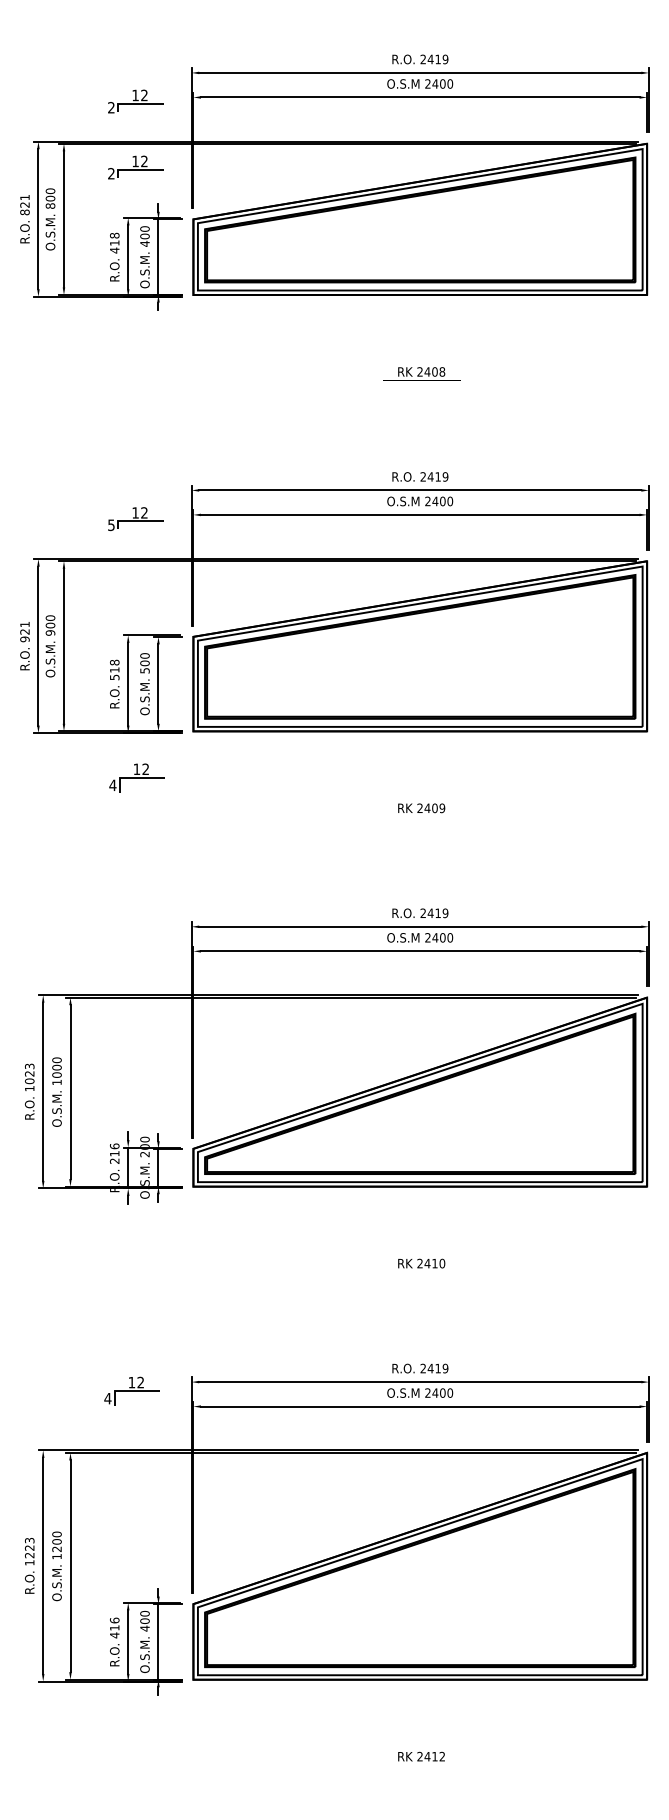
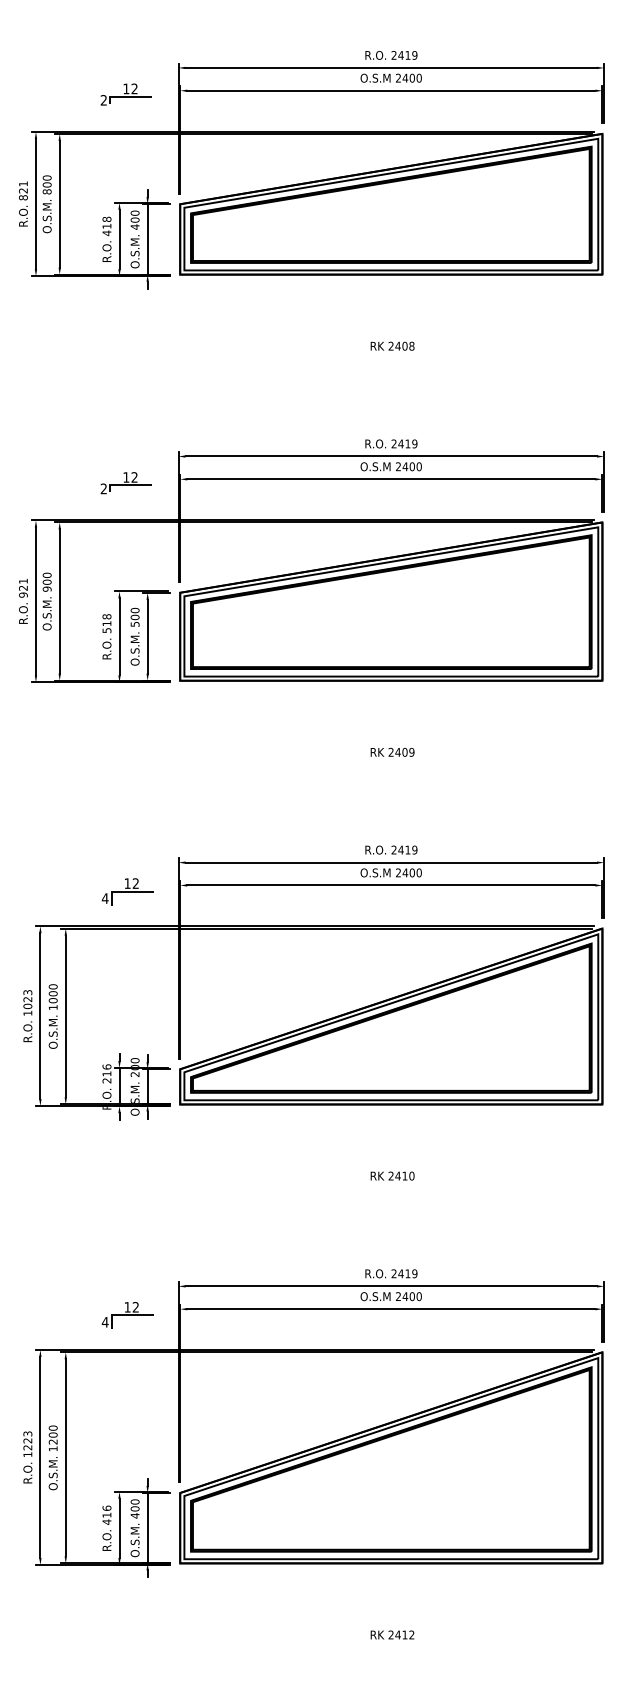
part: (135, 167) -> (126, 155), removed
text: (111, 525) -> (103, 489), 5 -> 2
part: (136, 777) -> (127, 891), moved
part: (131, 1390) -> (127, 1314), moved

